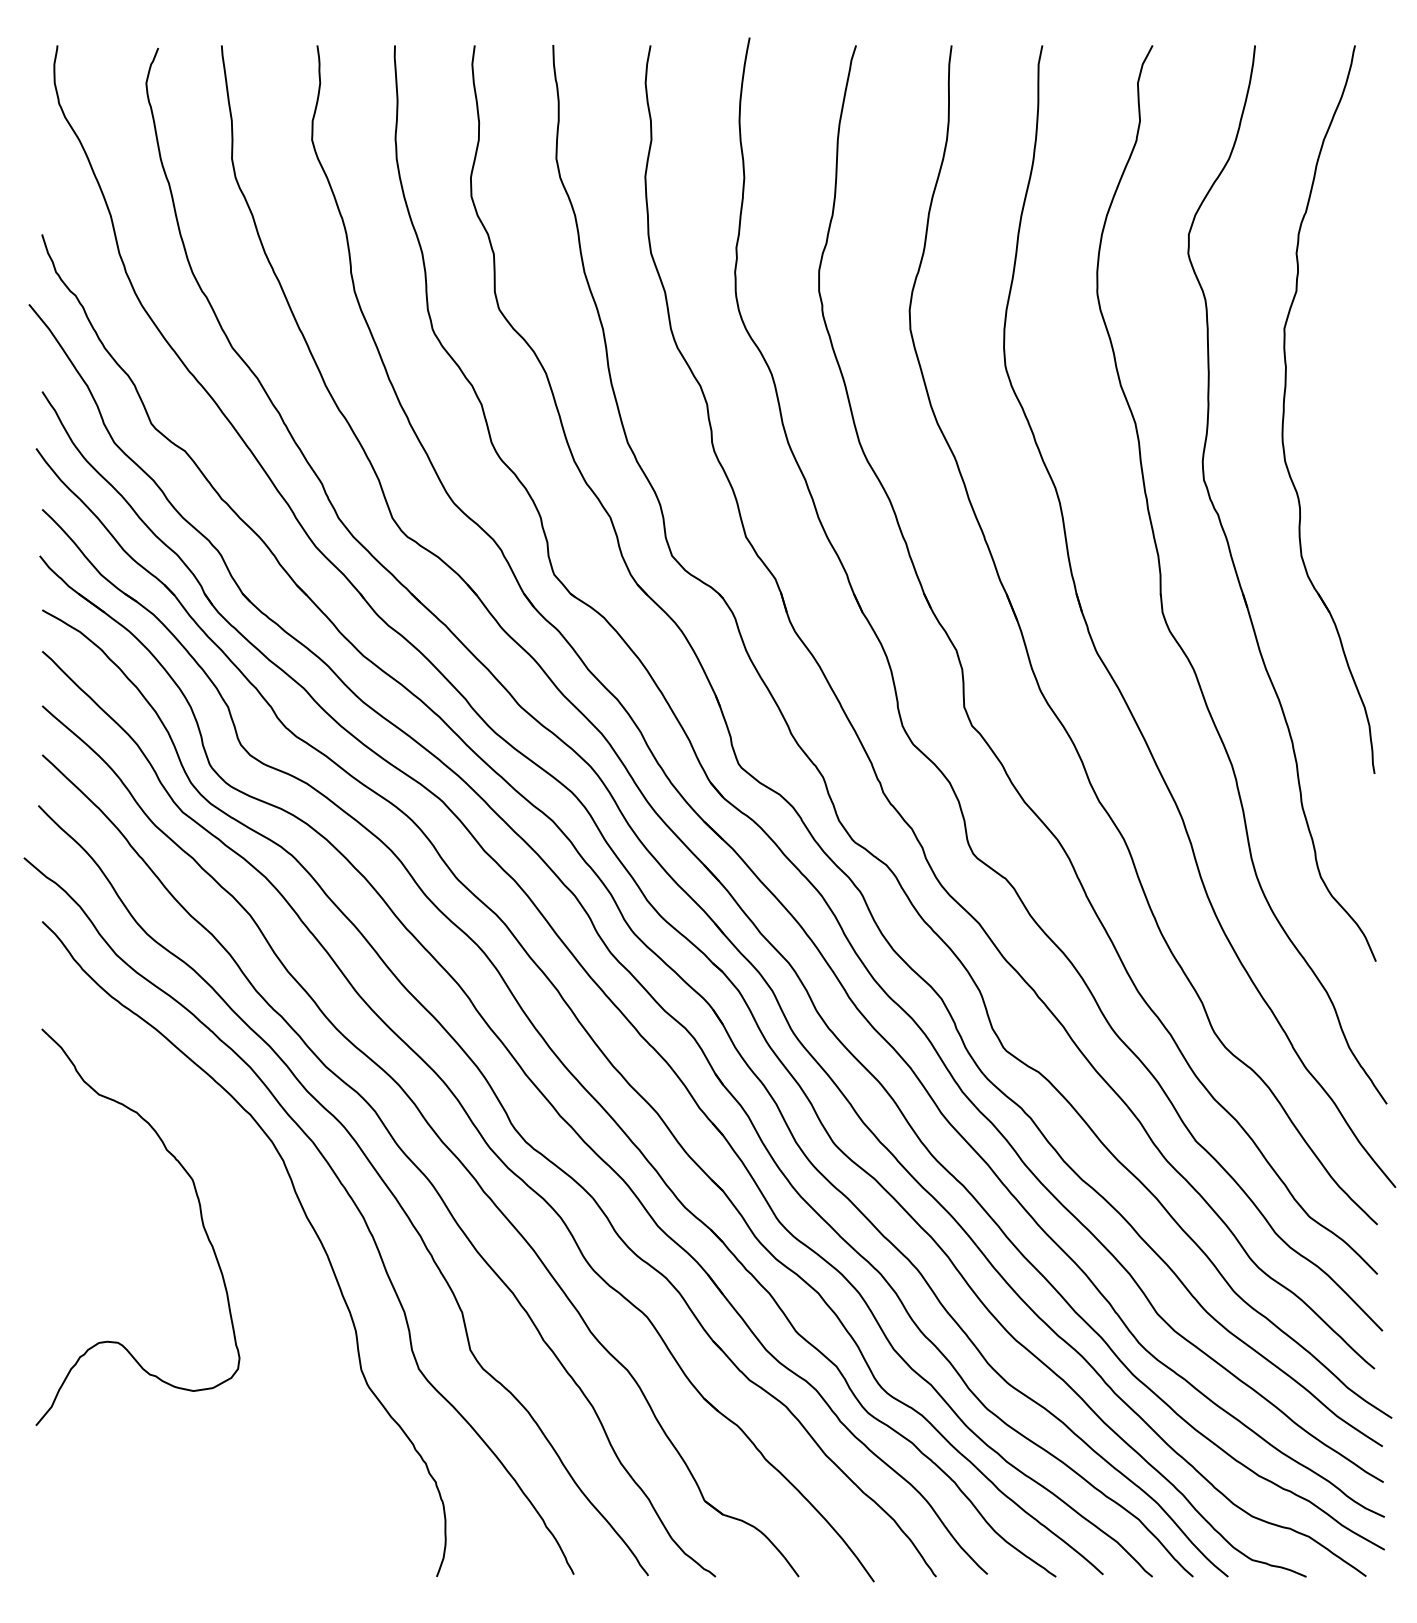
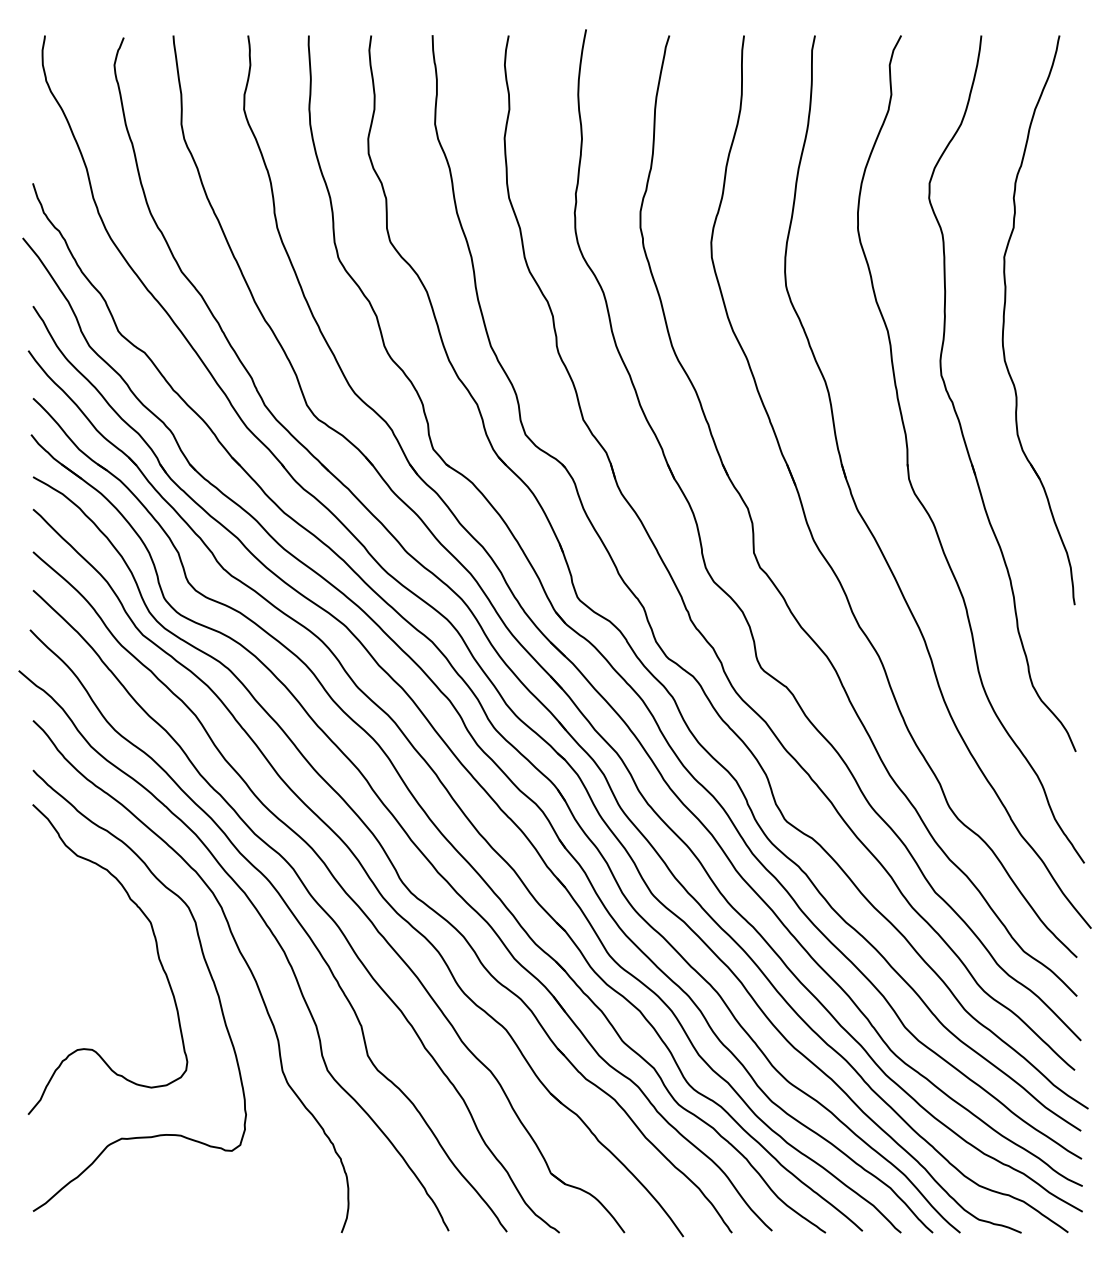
curve: (262, 1233) -> (205, 964), added

